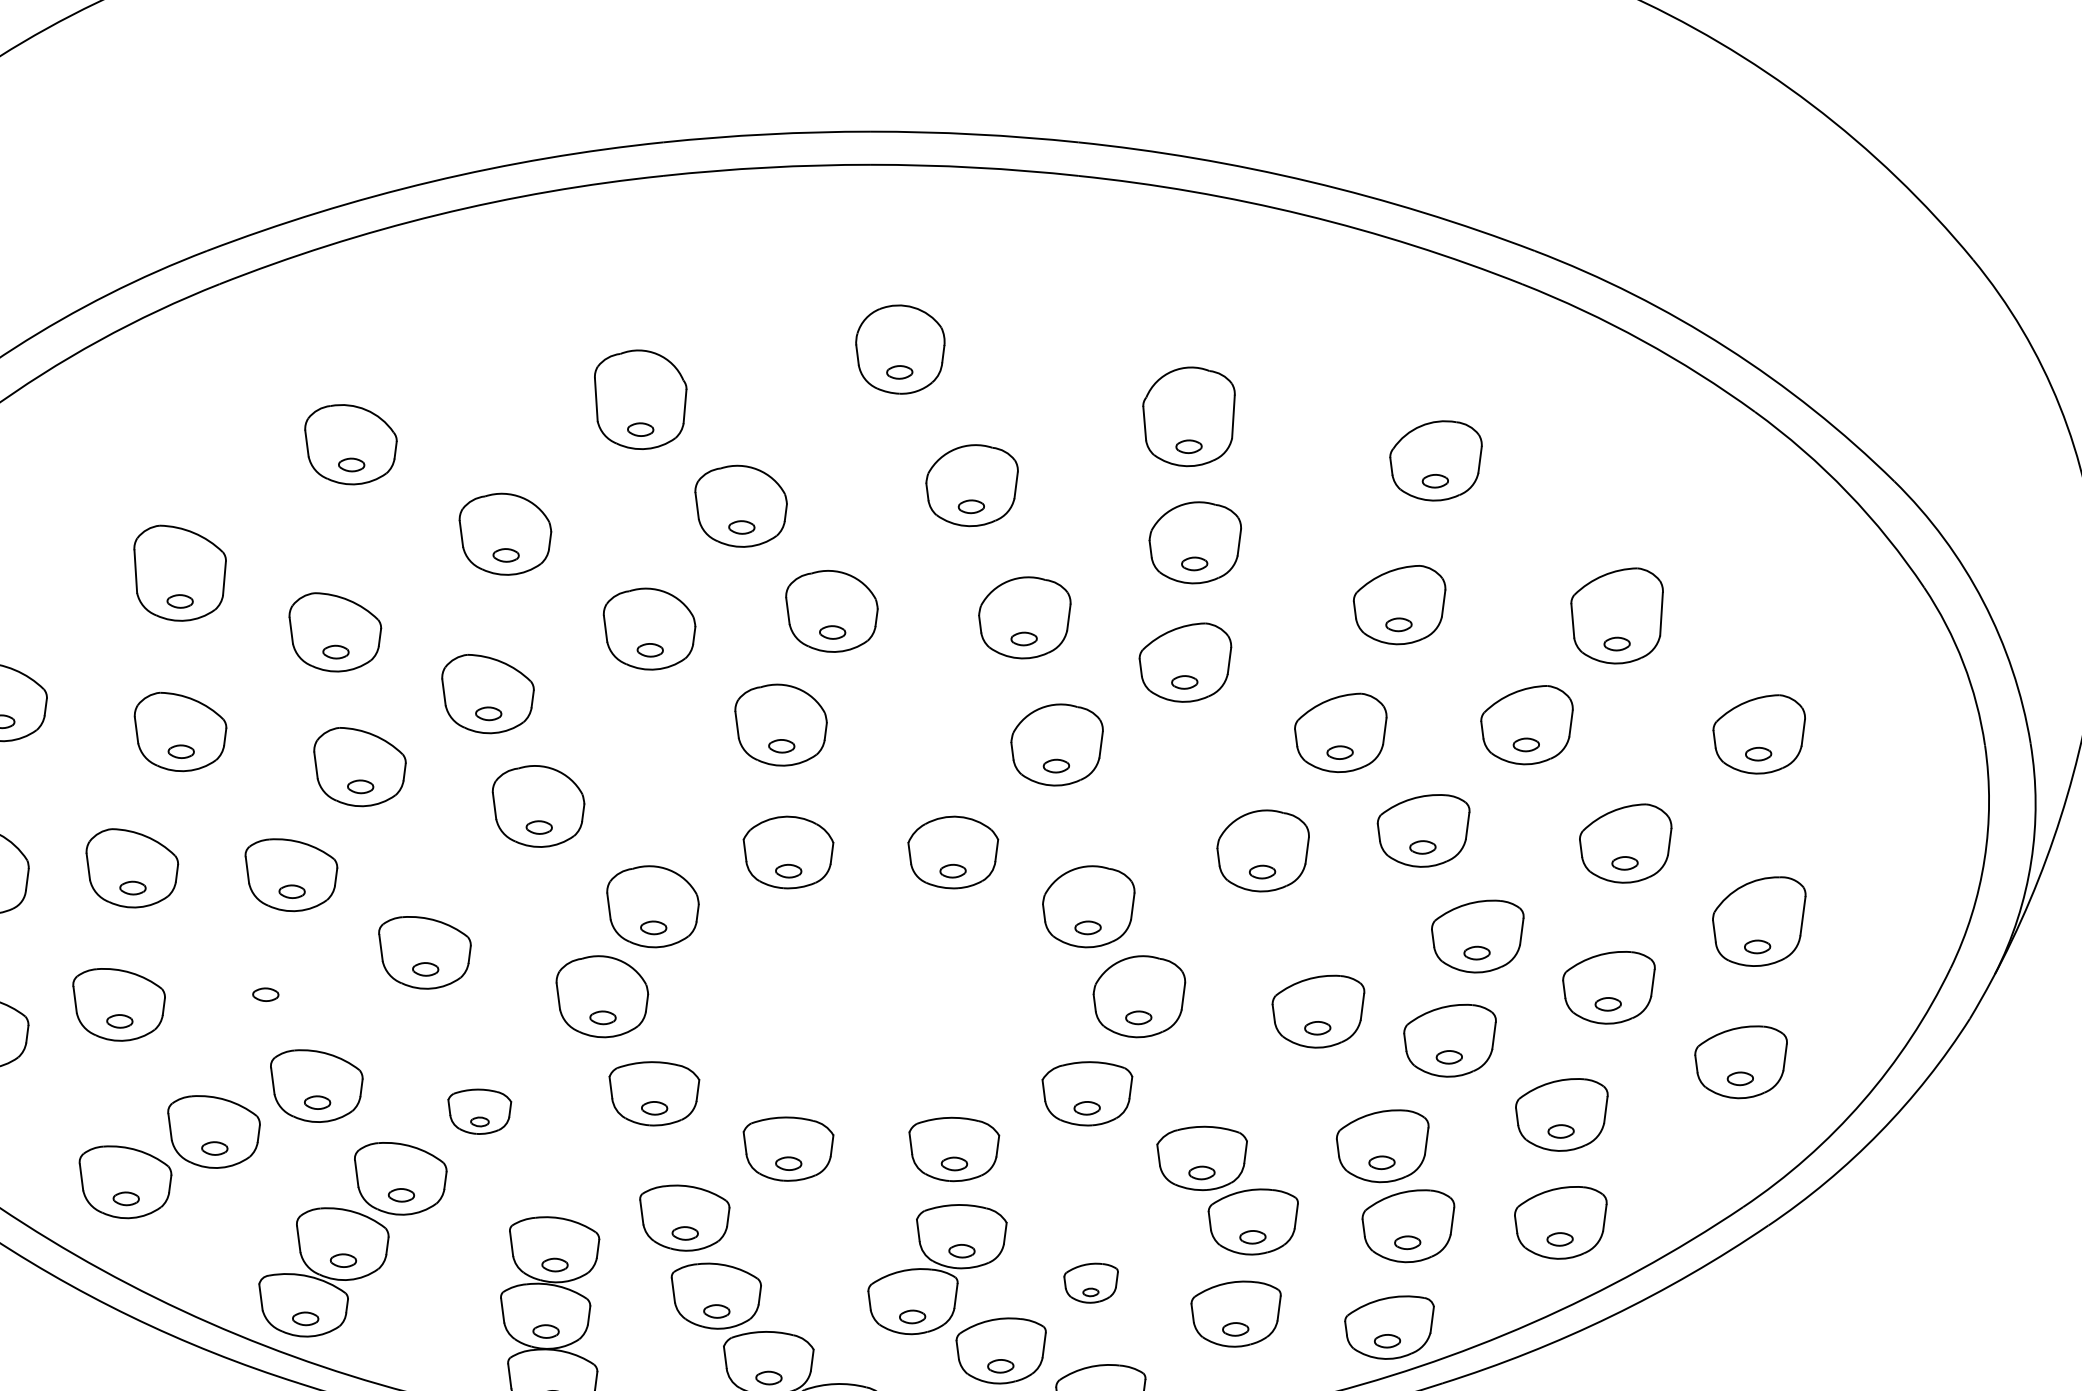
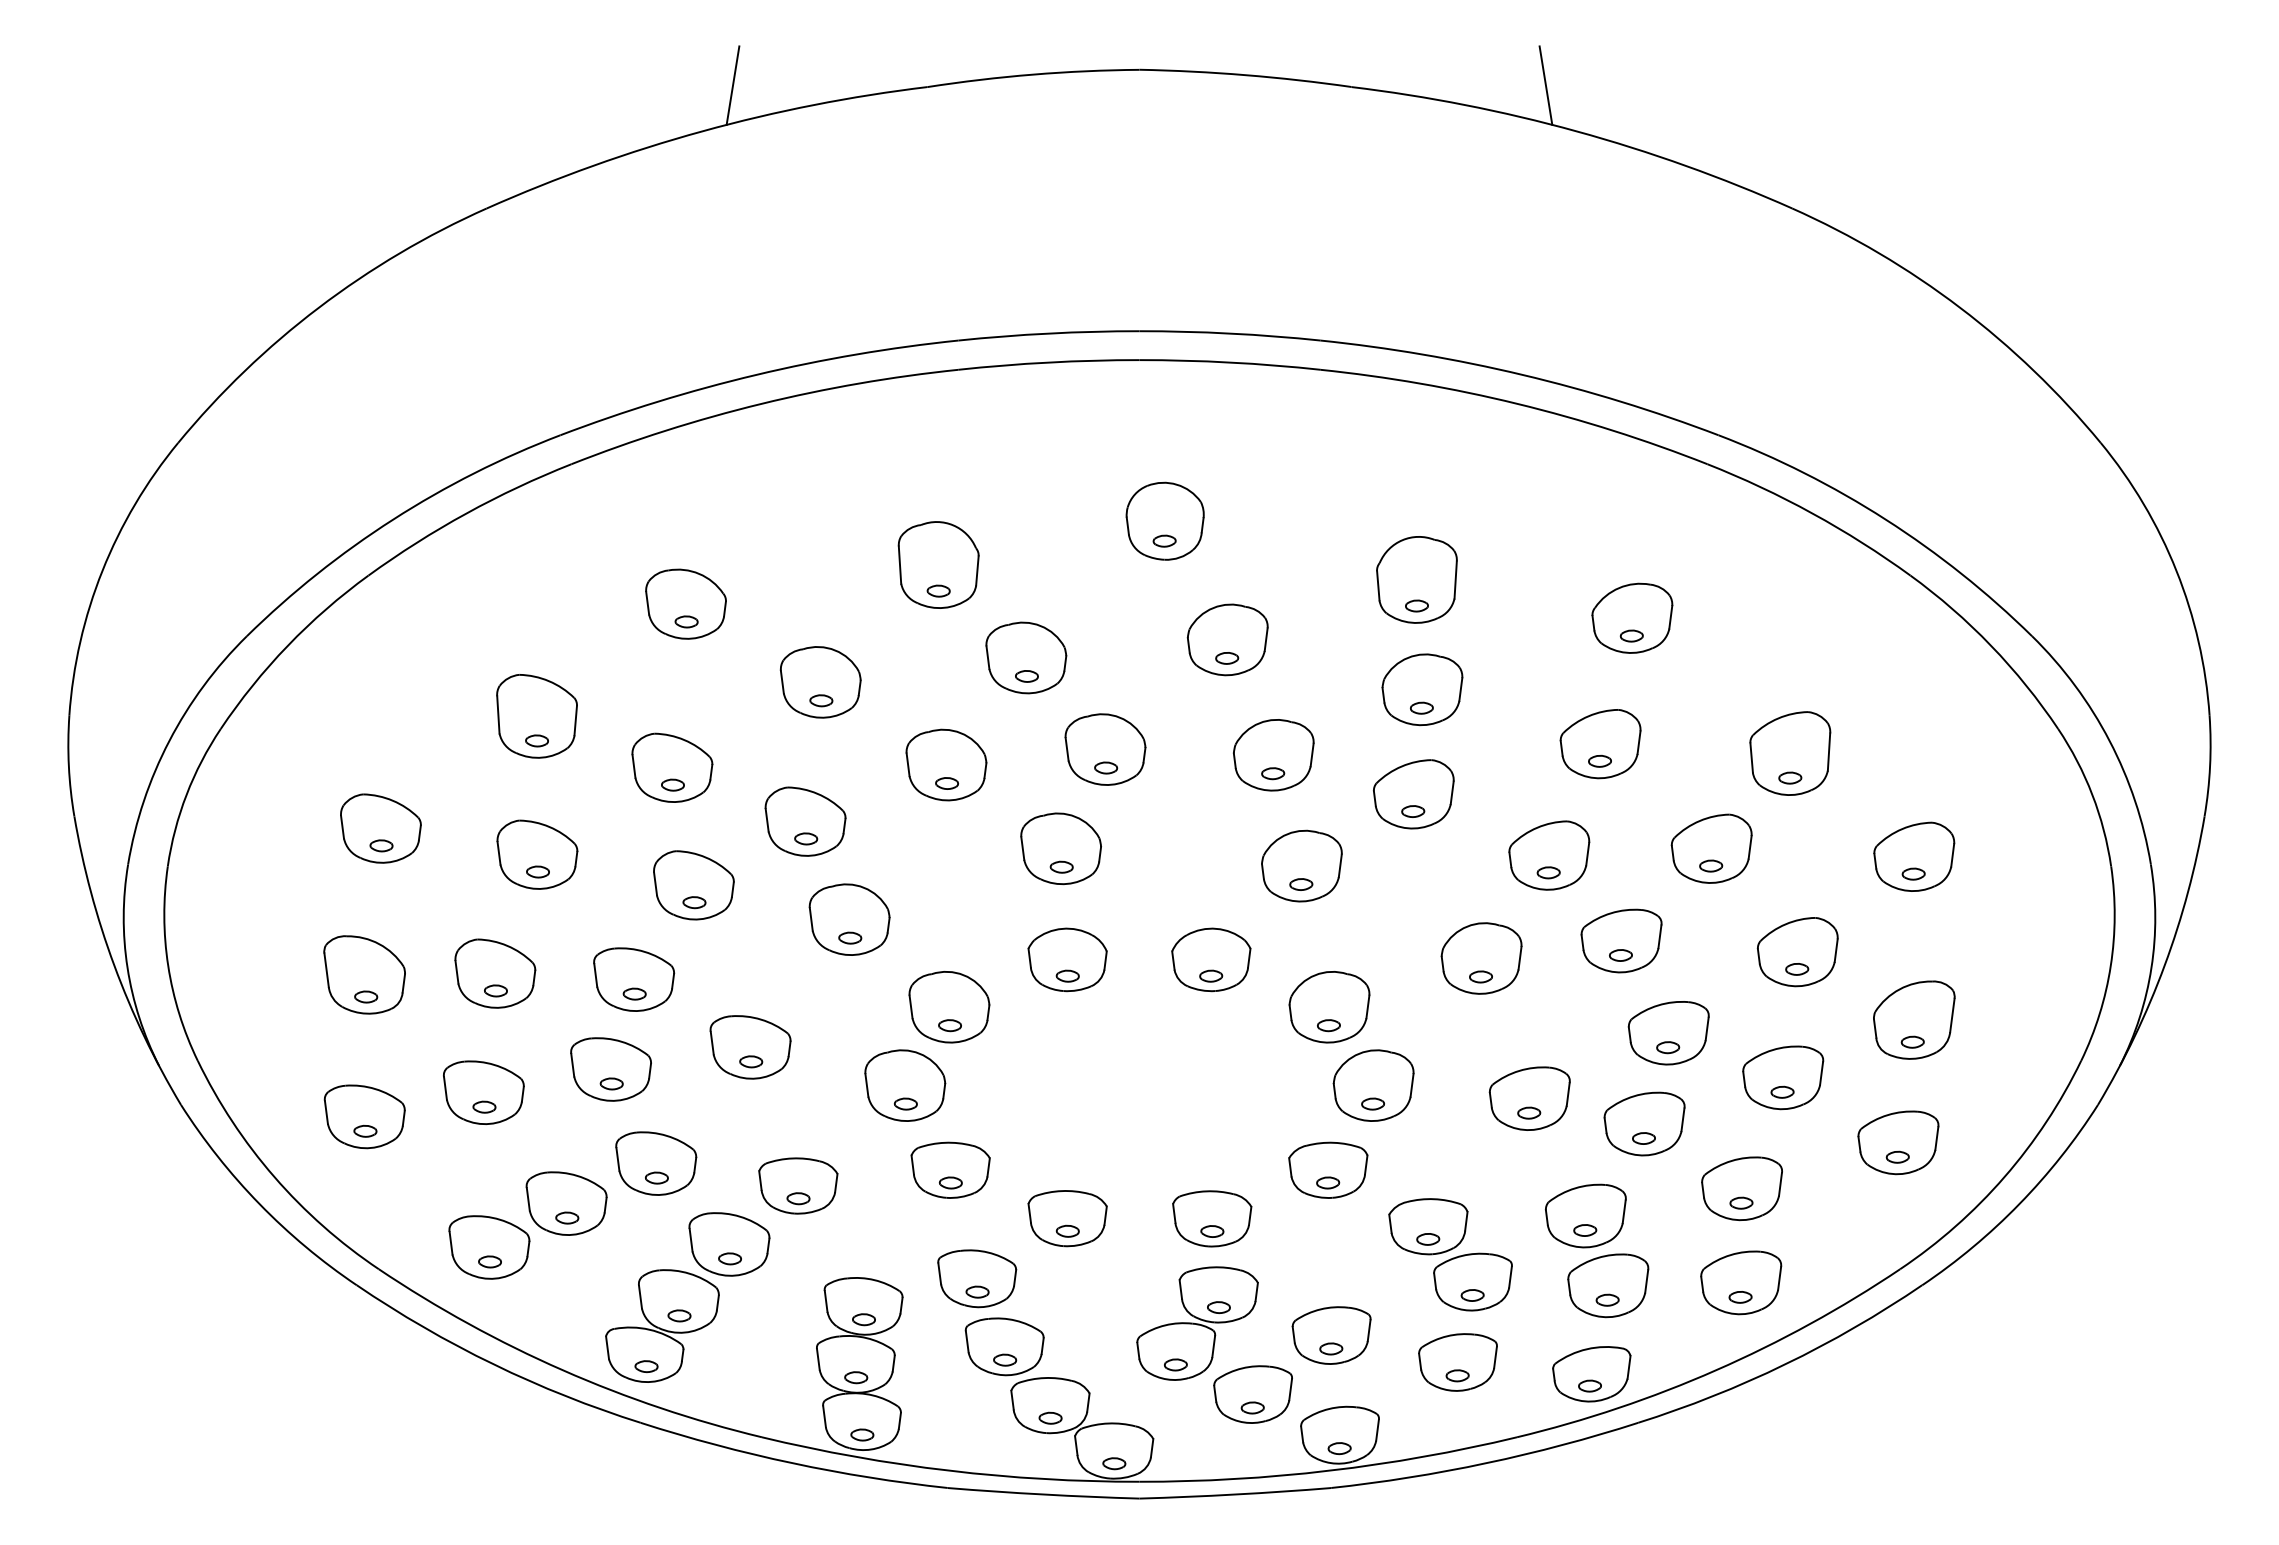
part: (264, 978) -> (610, 1069), added
part: (479, 1111) -> (798, 1185), size x1.43
part: (1091, 1283) -> (1331, 1335), size x1.67

